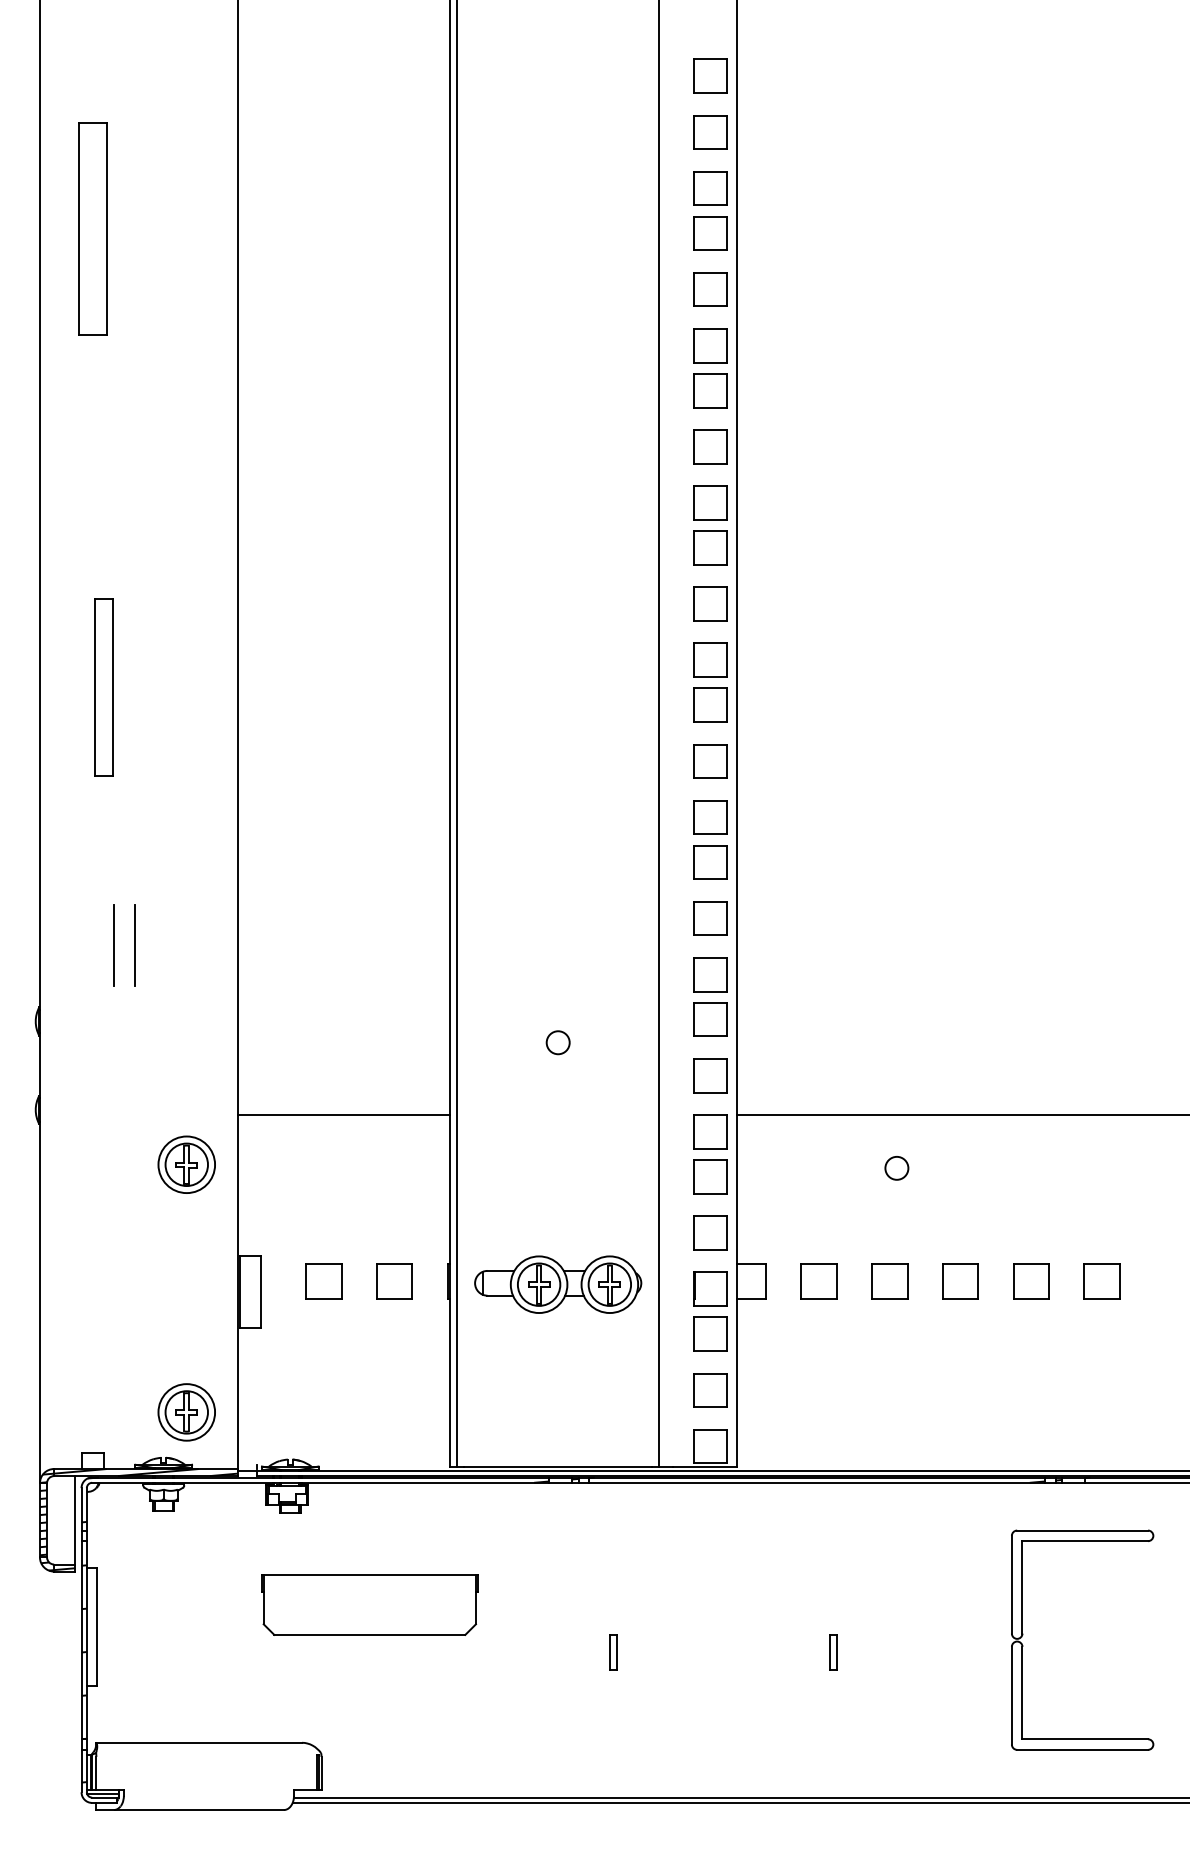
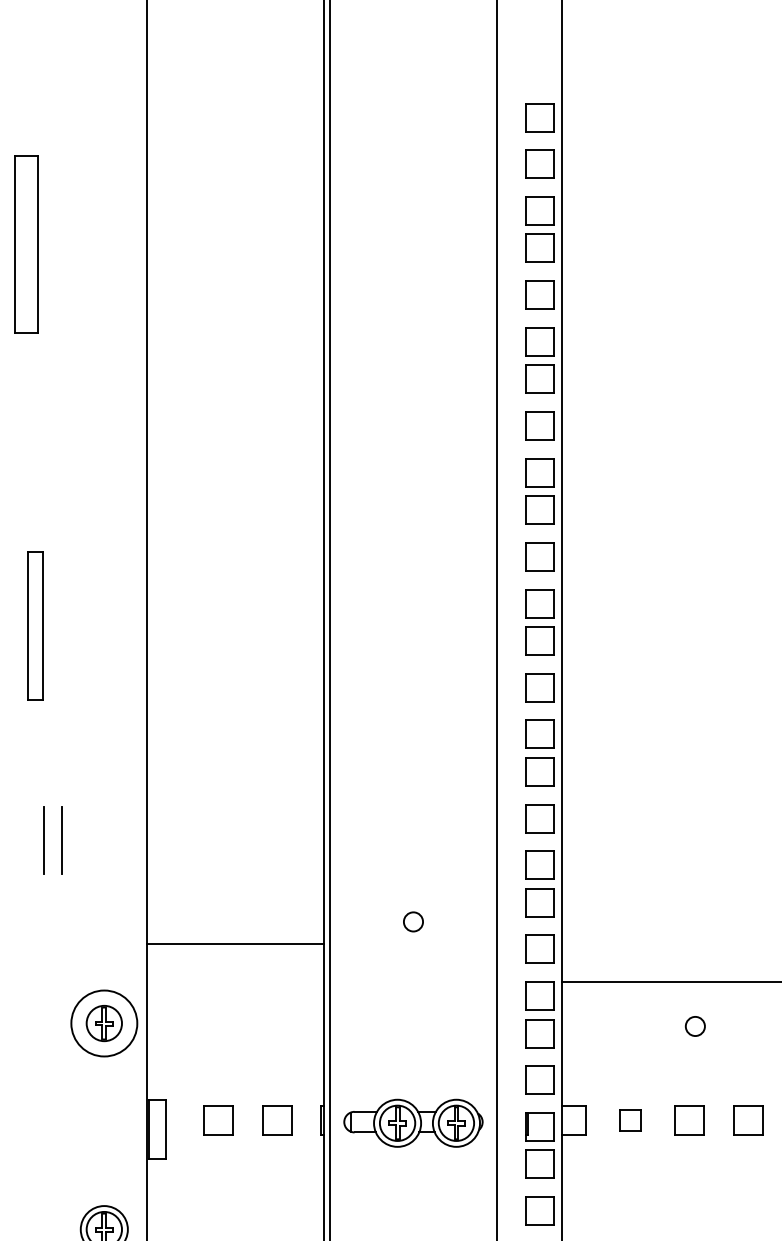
line: (344, 1115) -> (235, 944), moved
circle: (186, 1164) -> (104, 1023), size x1.4
part: (818, 1281) -> (630, 1120), size x0.7

